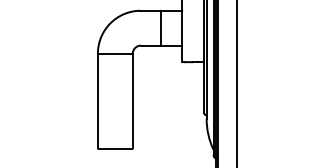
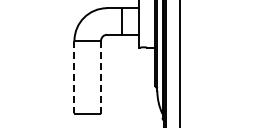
line: (97, 101) -> (74, 77), solid -> dashed
line: (133, 101) -> (101, 77), solid -> dashed

